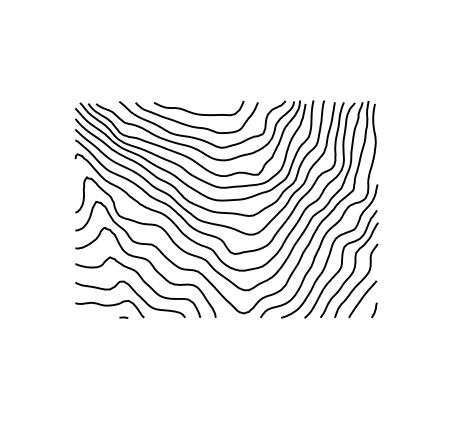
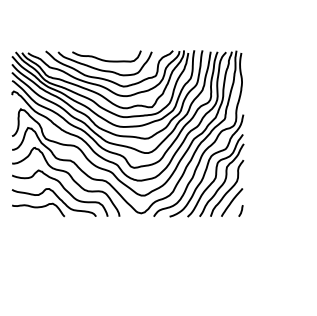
line: (123, 317) -> (48, 216), removed

